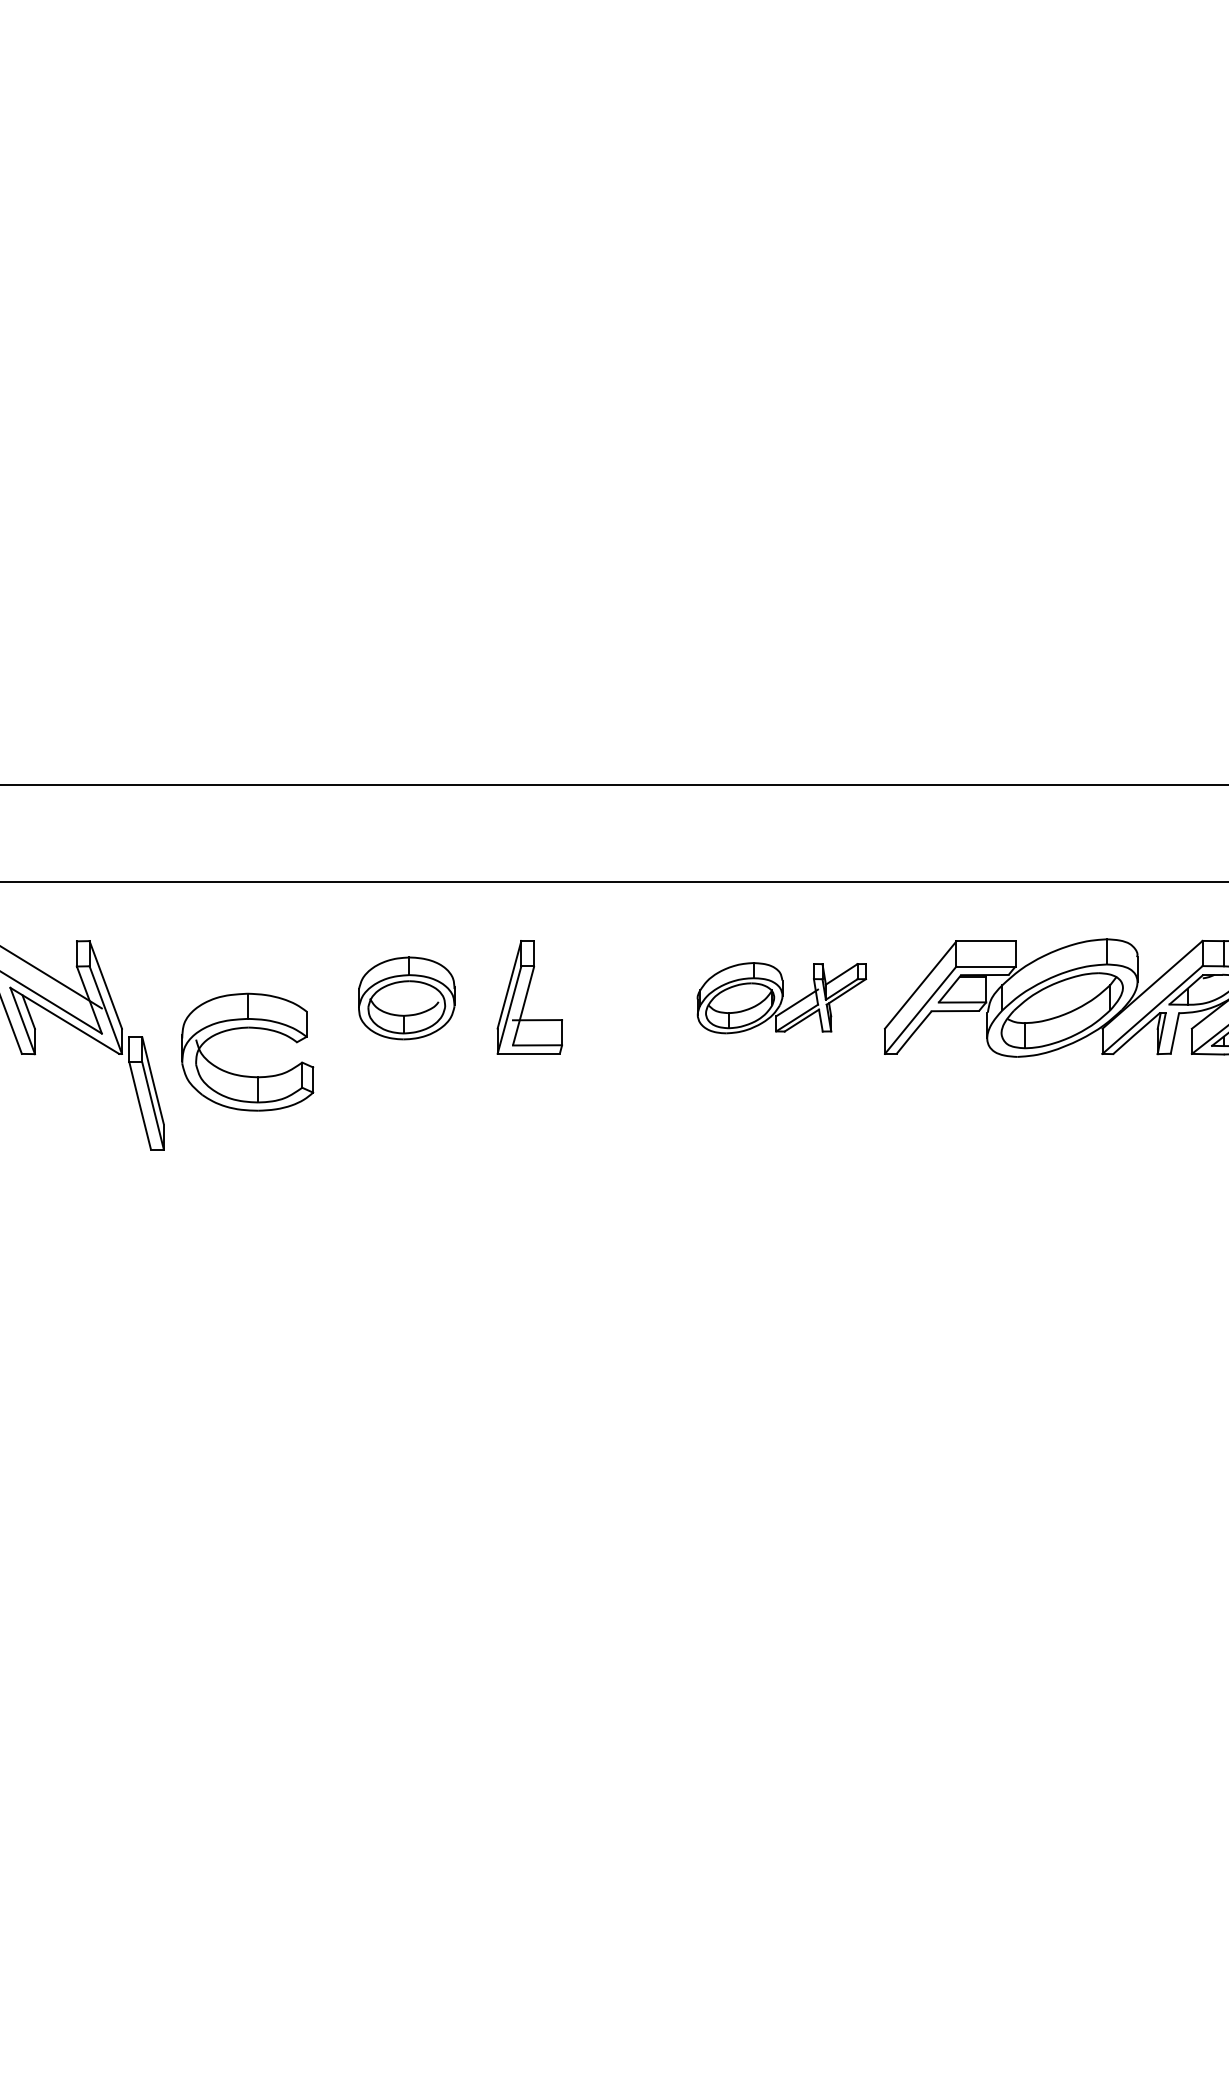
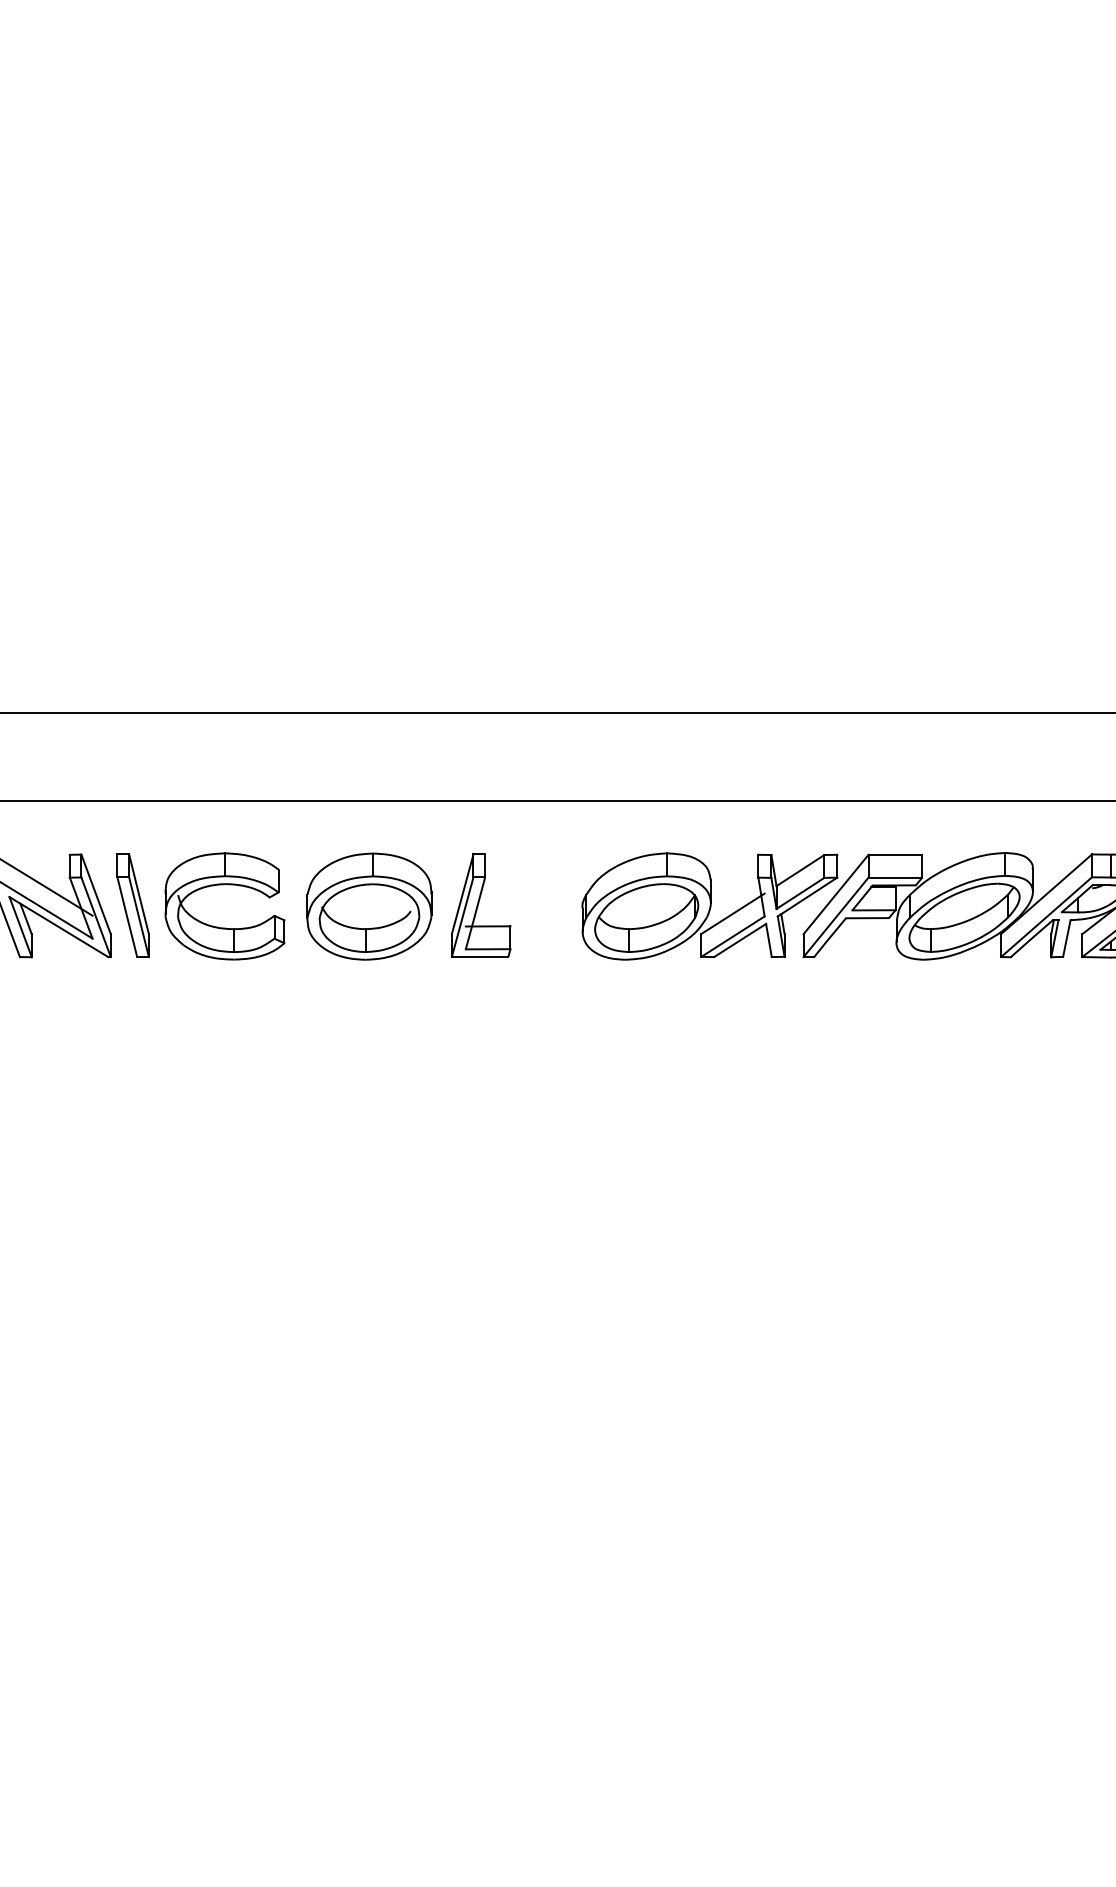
part: (781, 997) -> (709, 905), size x1.67
part: (406, 998) -> (369, 906), size x1.43
part: (247, 1028) -> (224, 884), moved
part: (146, 1093) -> (133, 905), moved

